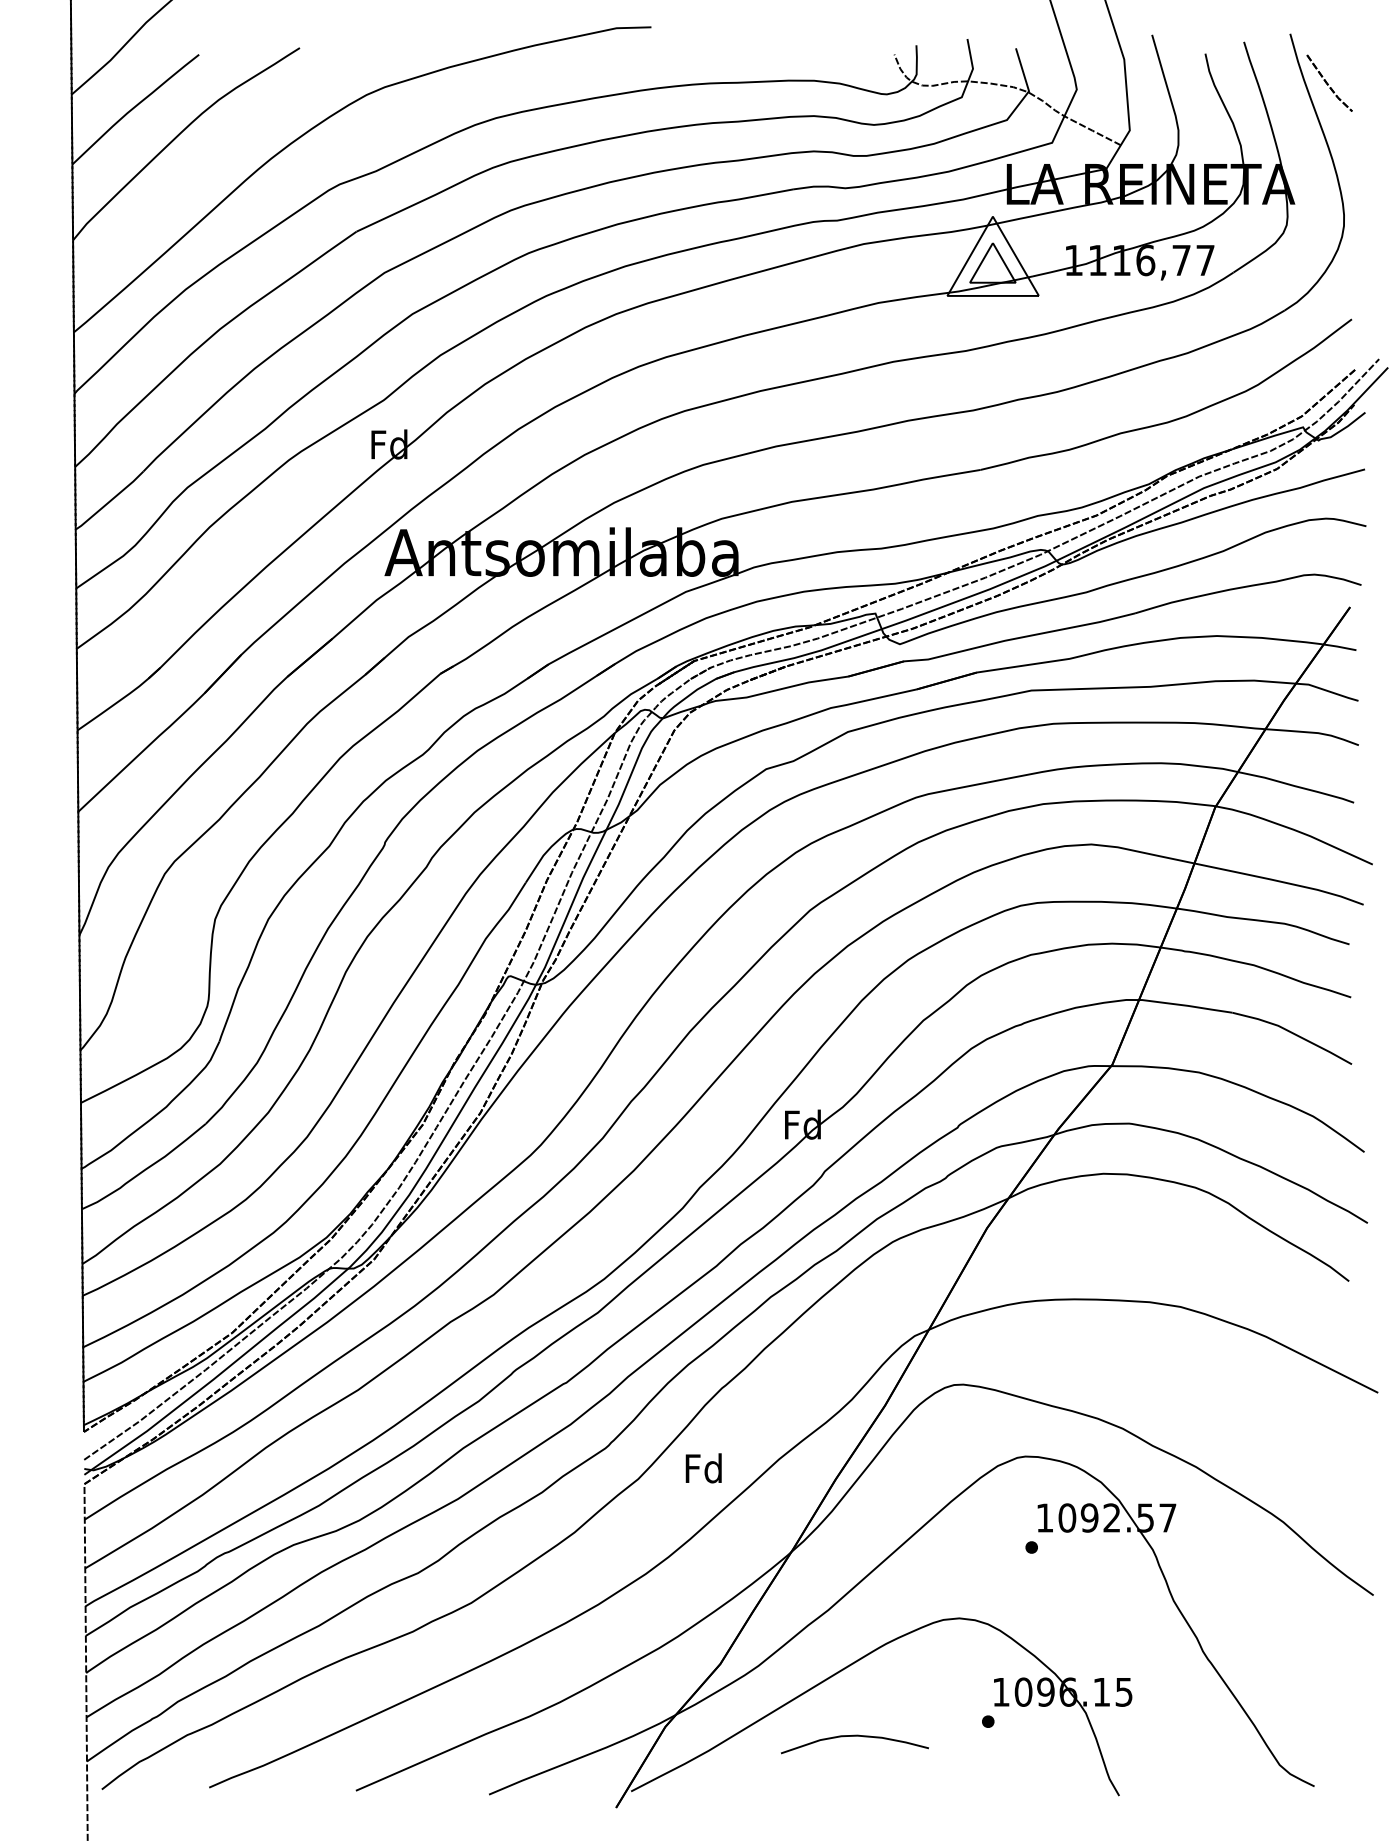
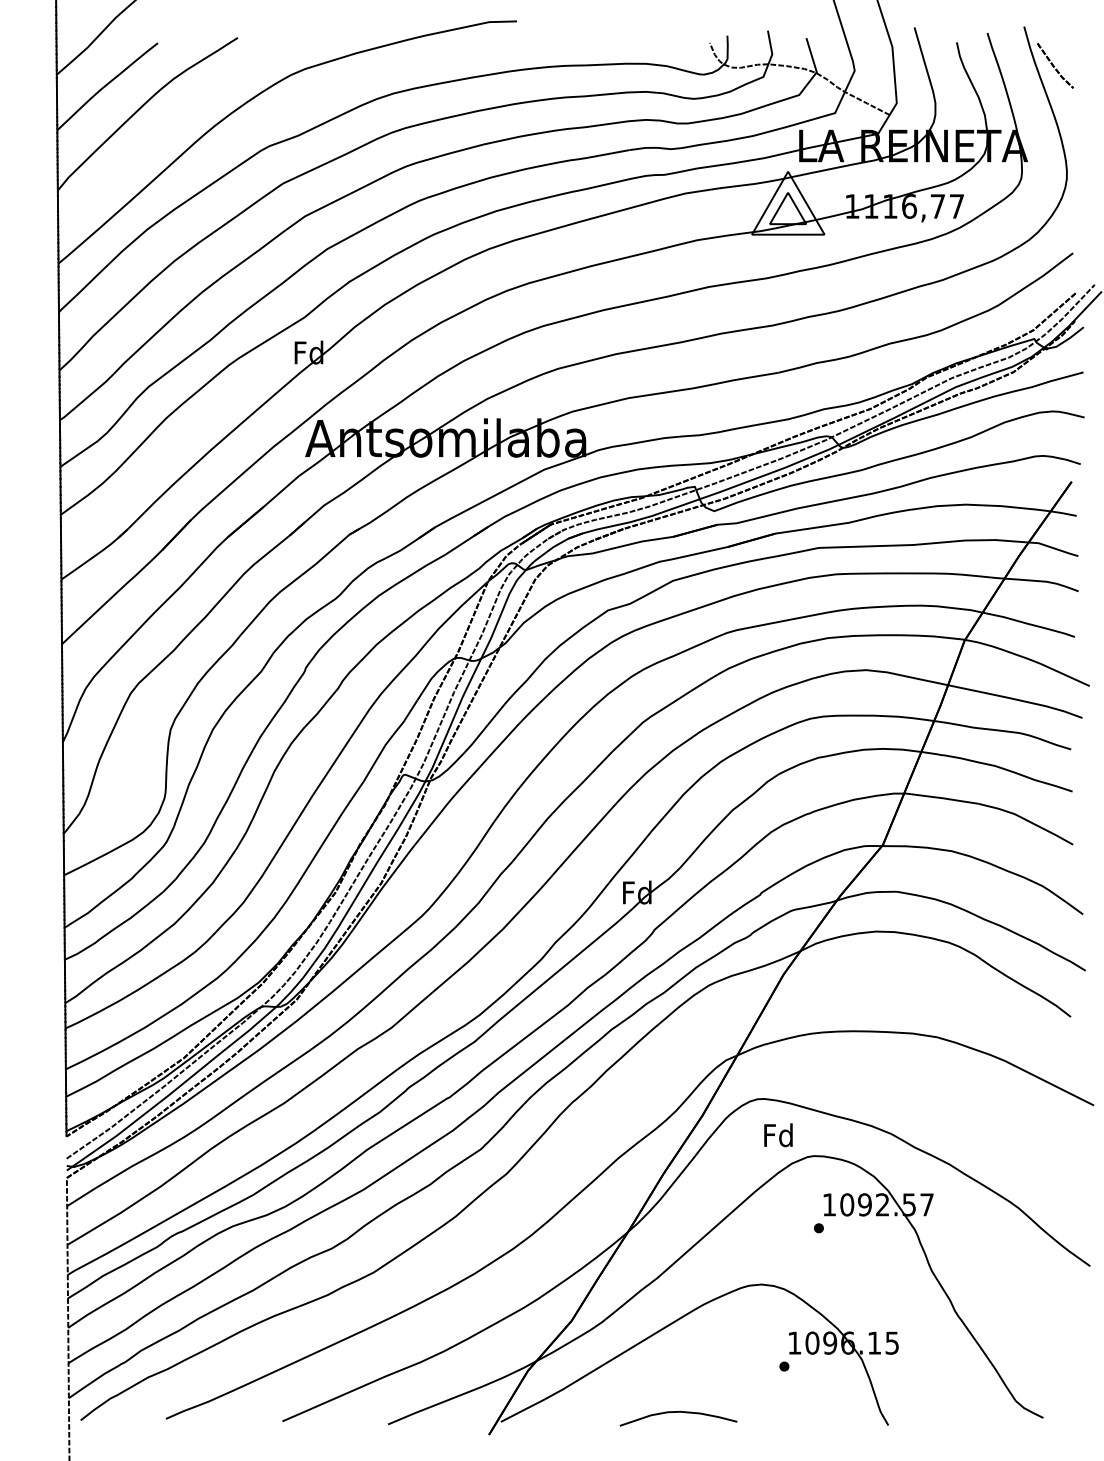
text: (703, 1468) -> (778, 1135), moved
curve: (854, 1736) -> (678, 1412), moved

